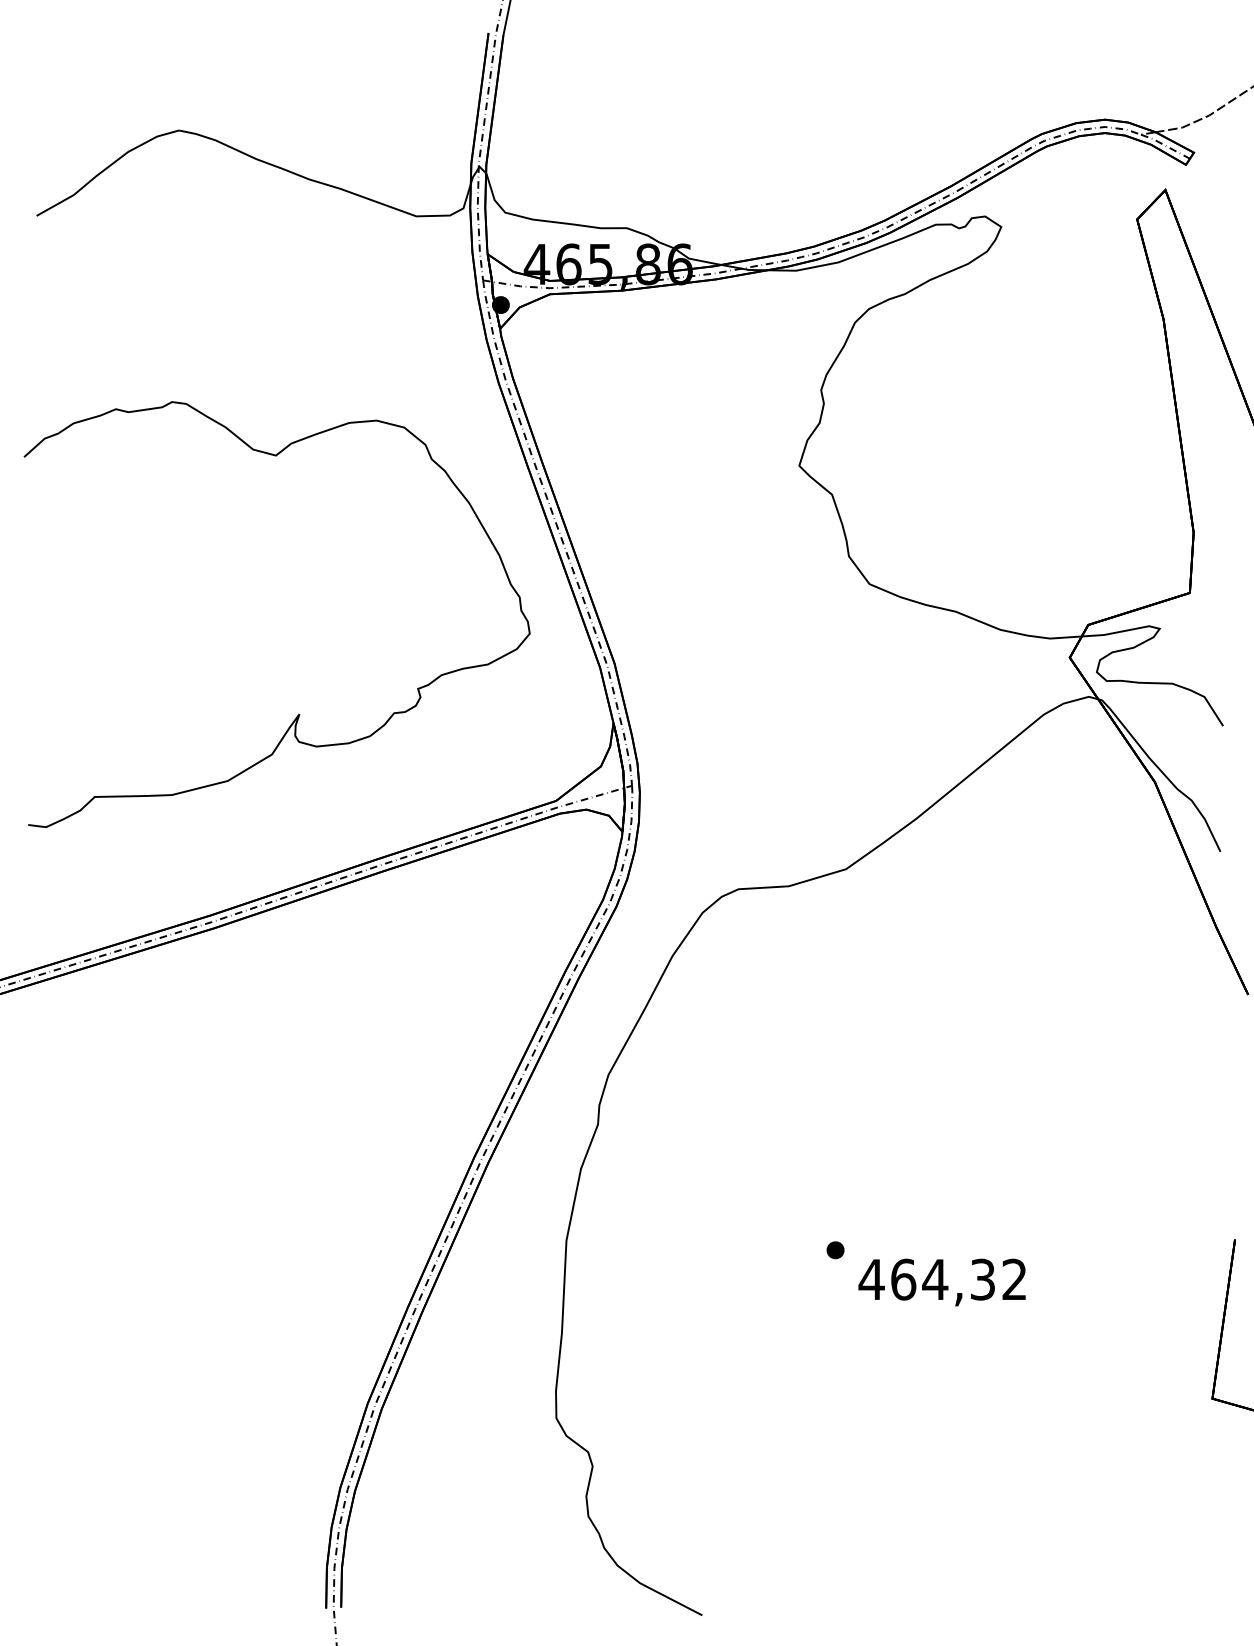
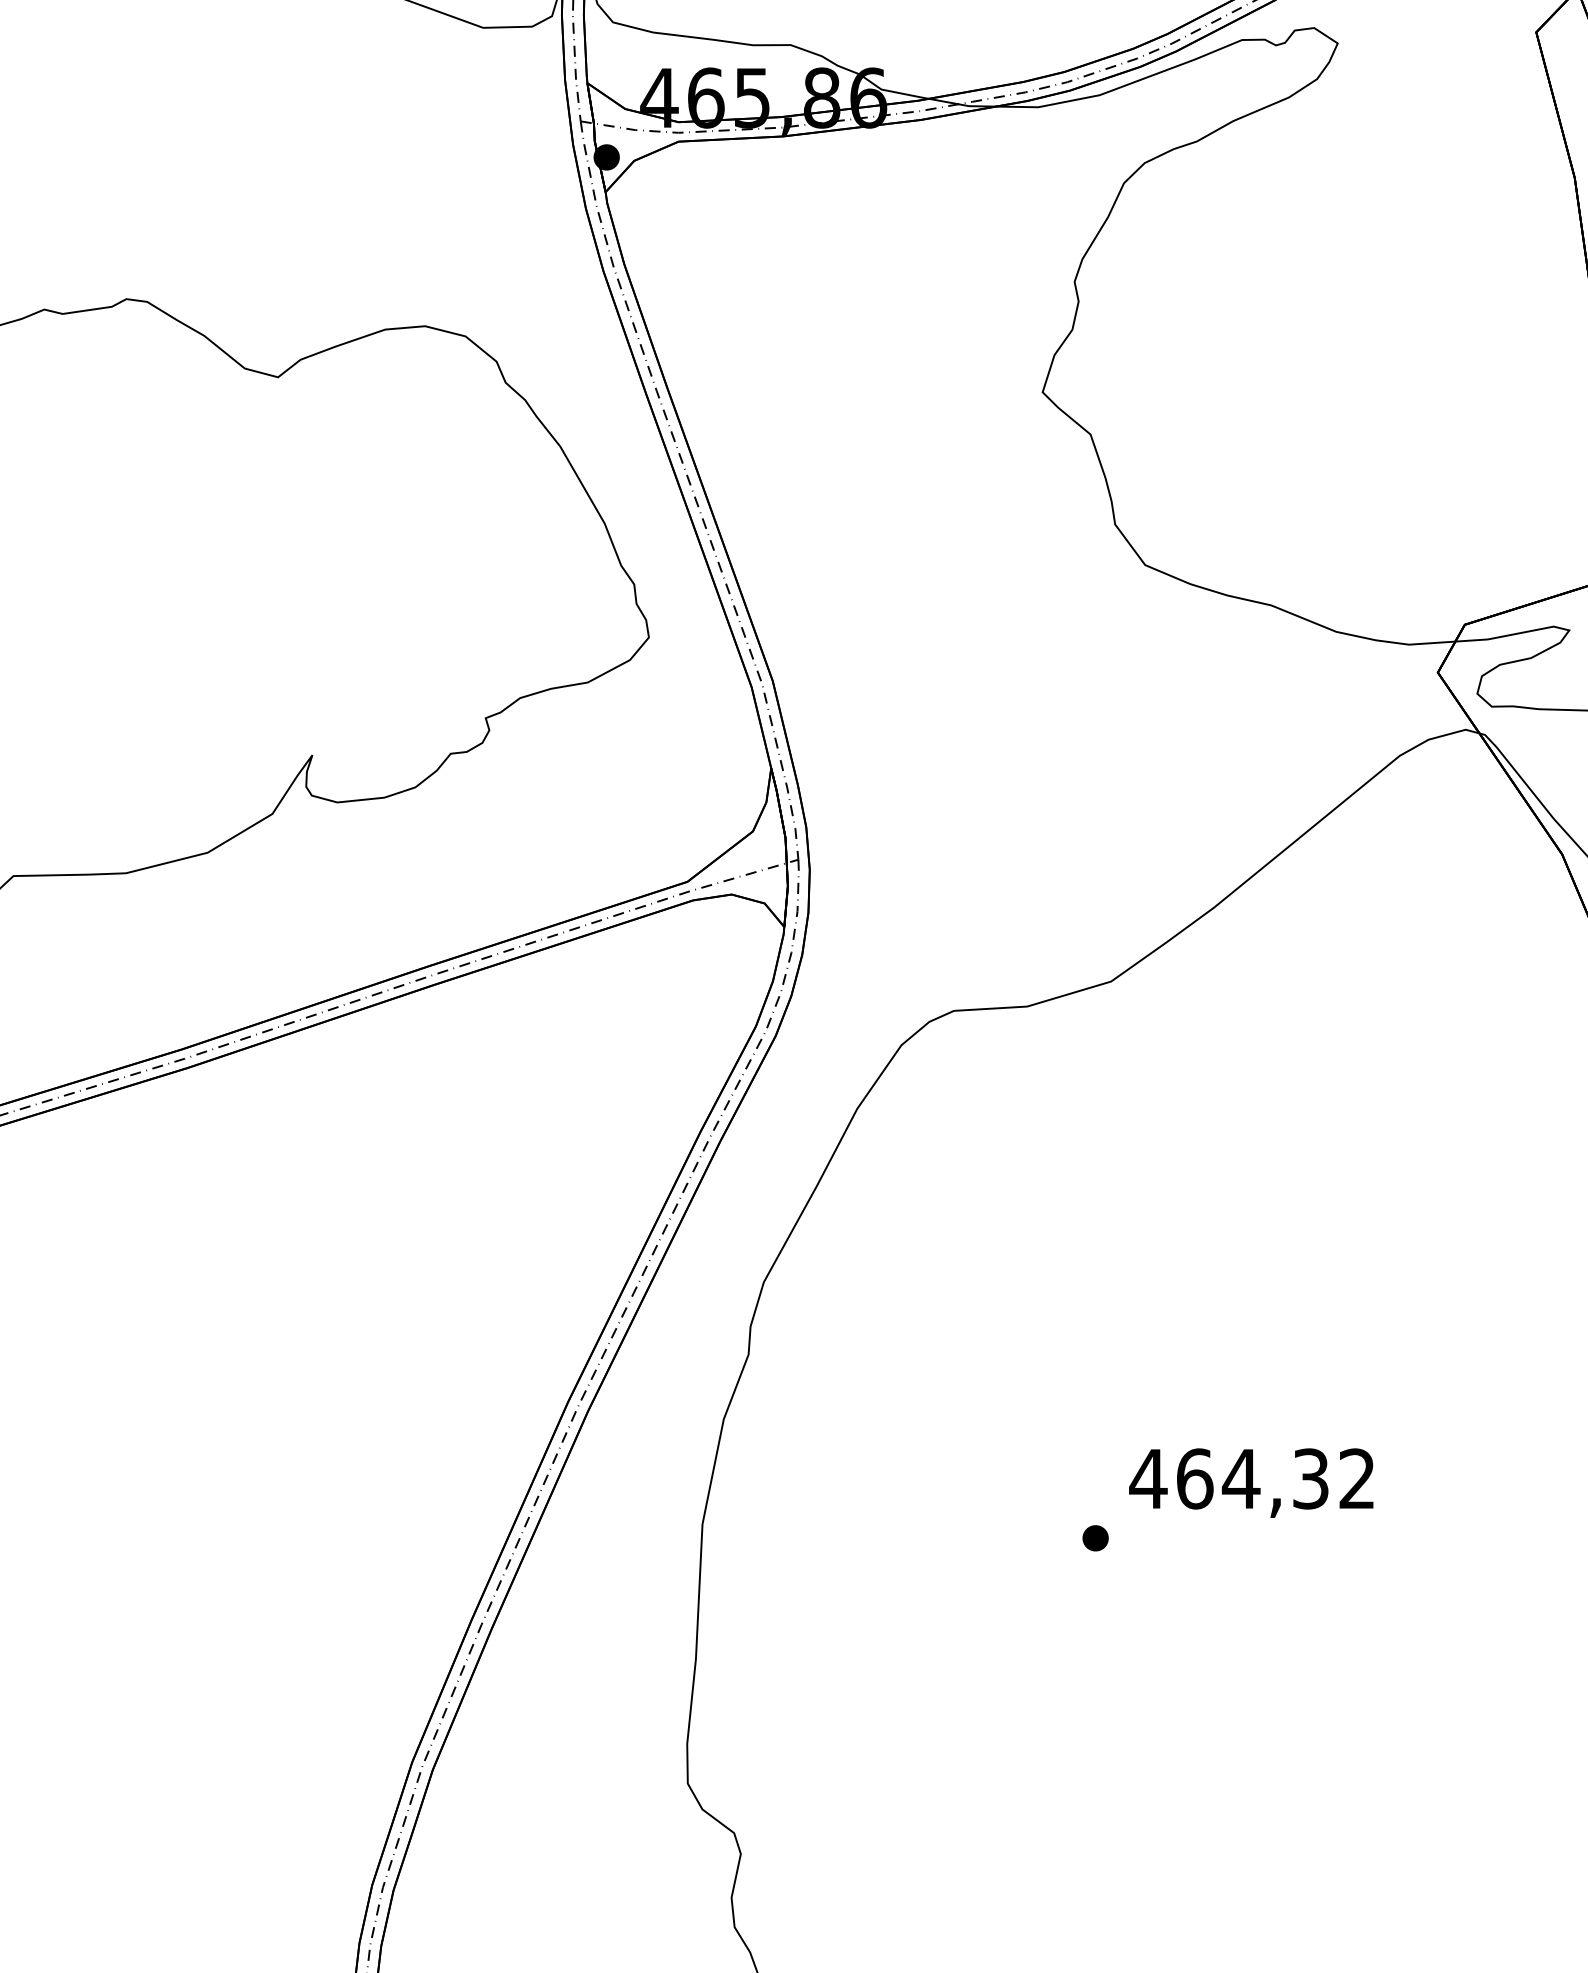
text: (941, 1282) -> (1250, 1483), moved

